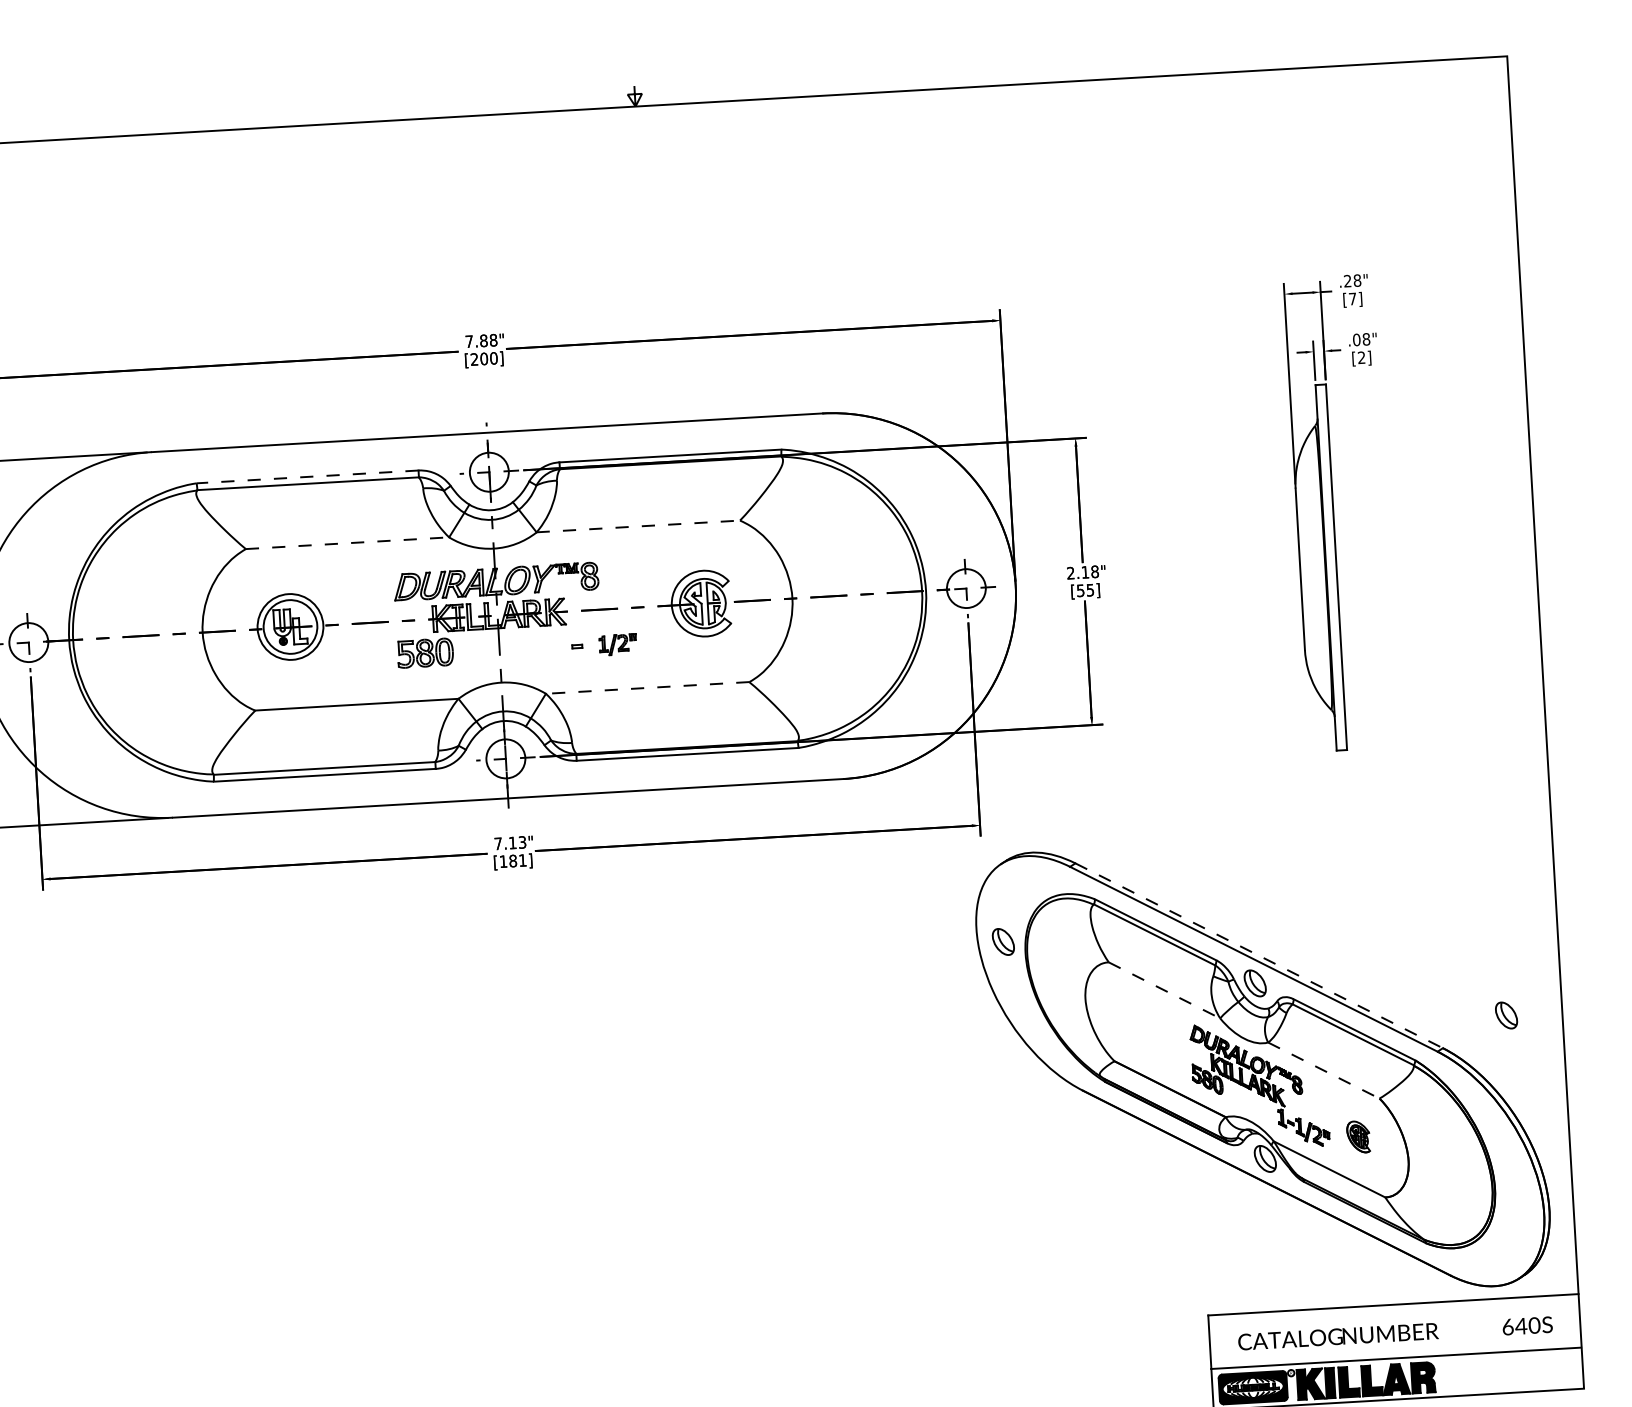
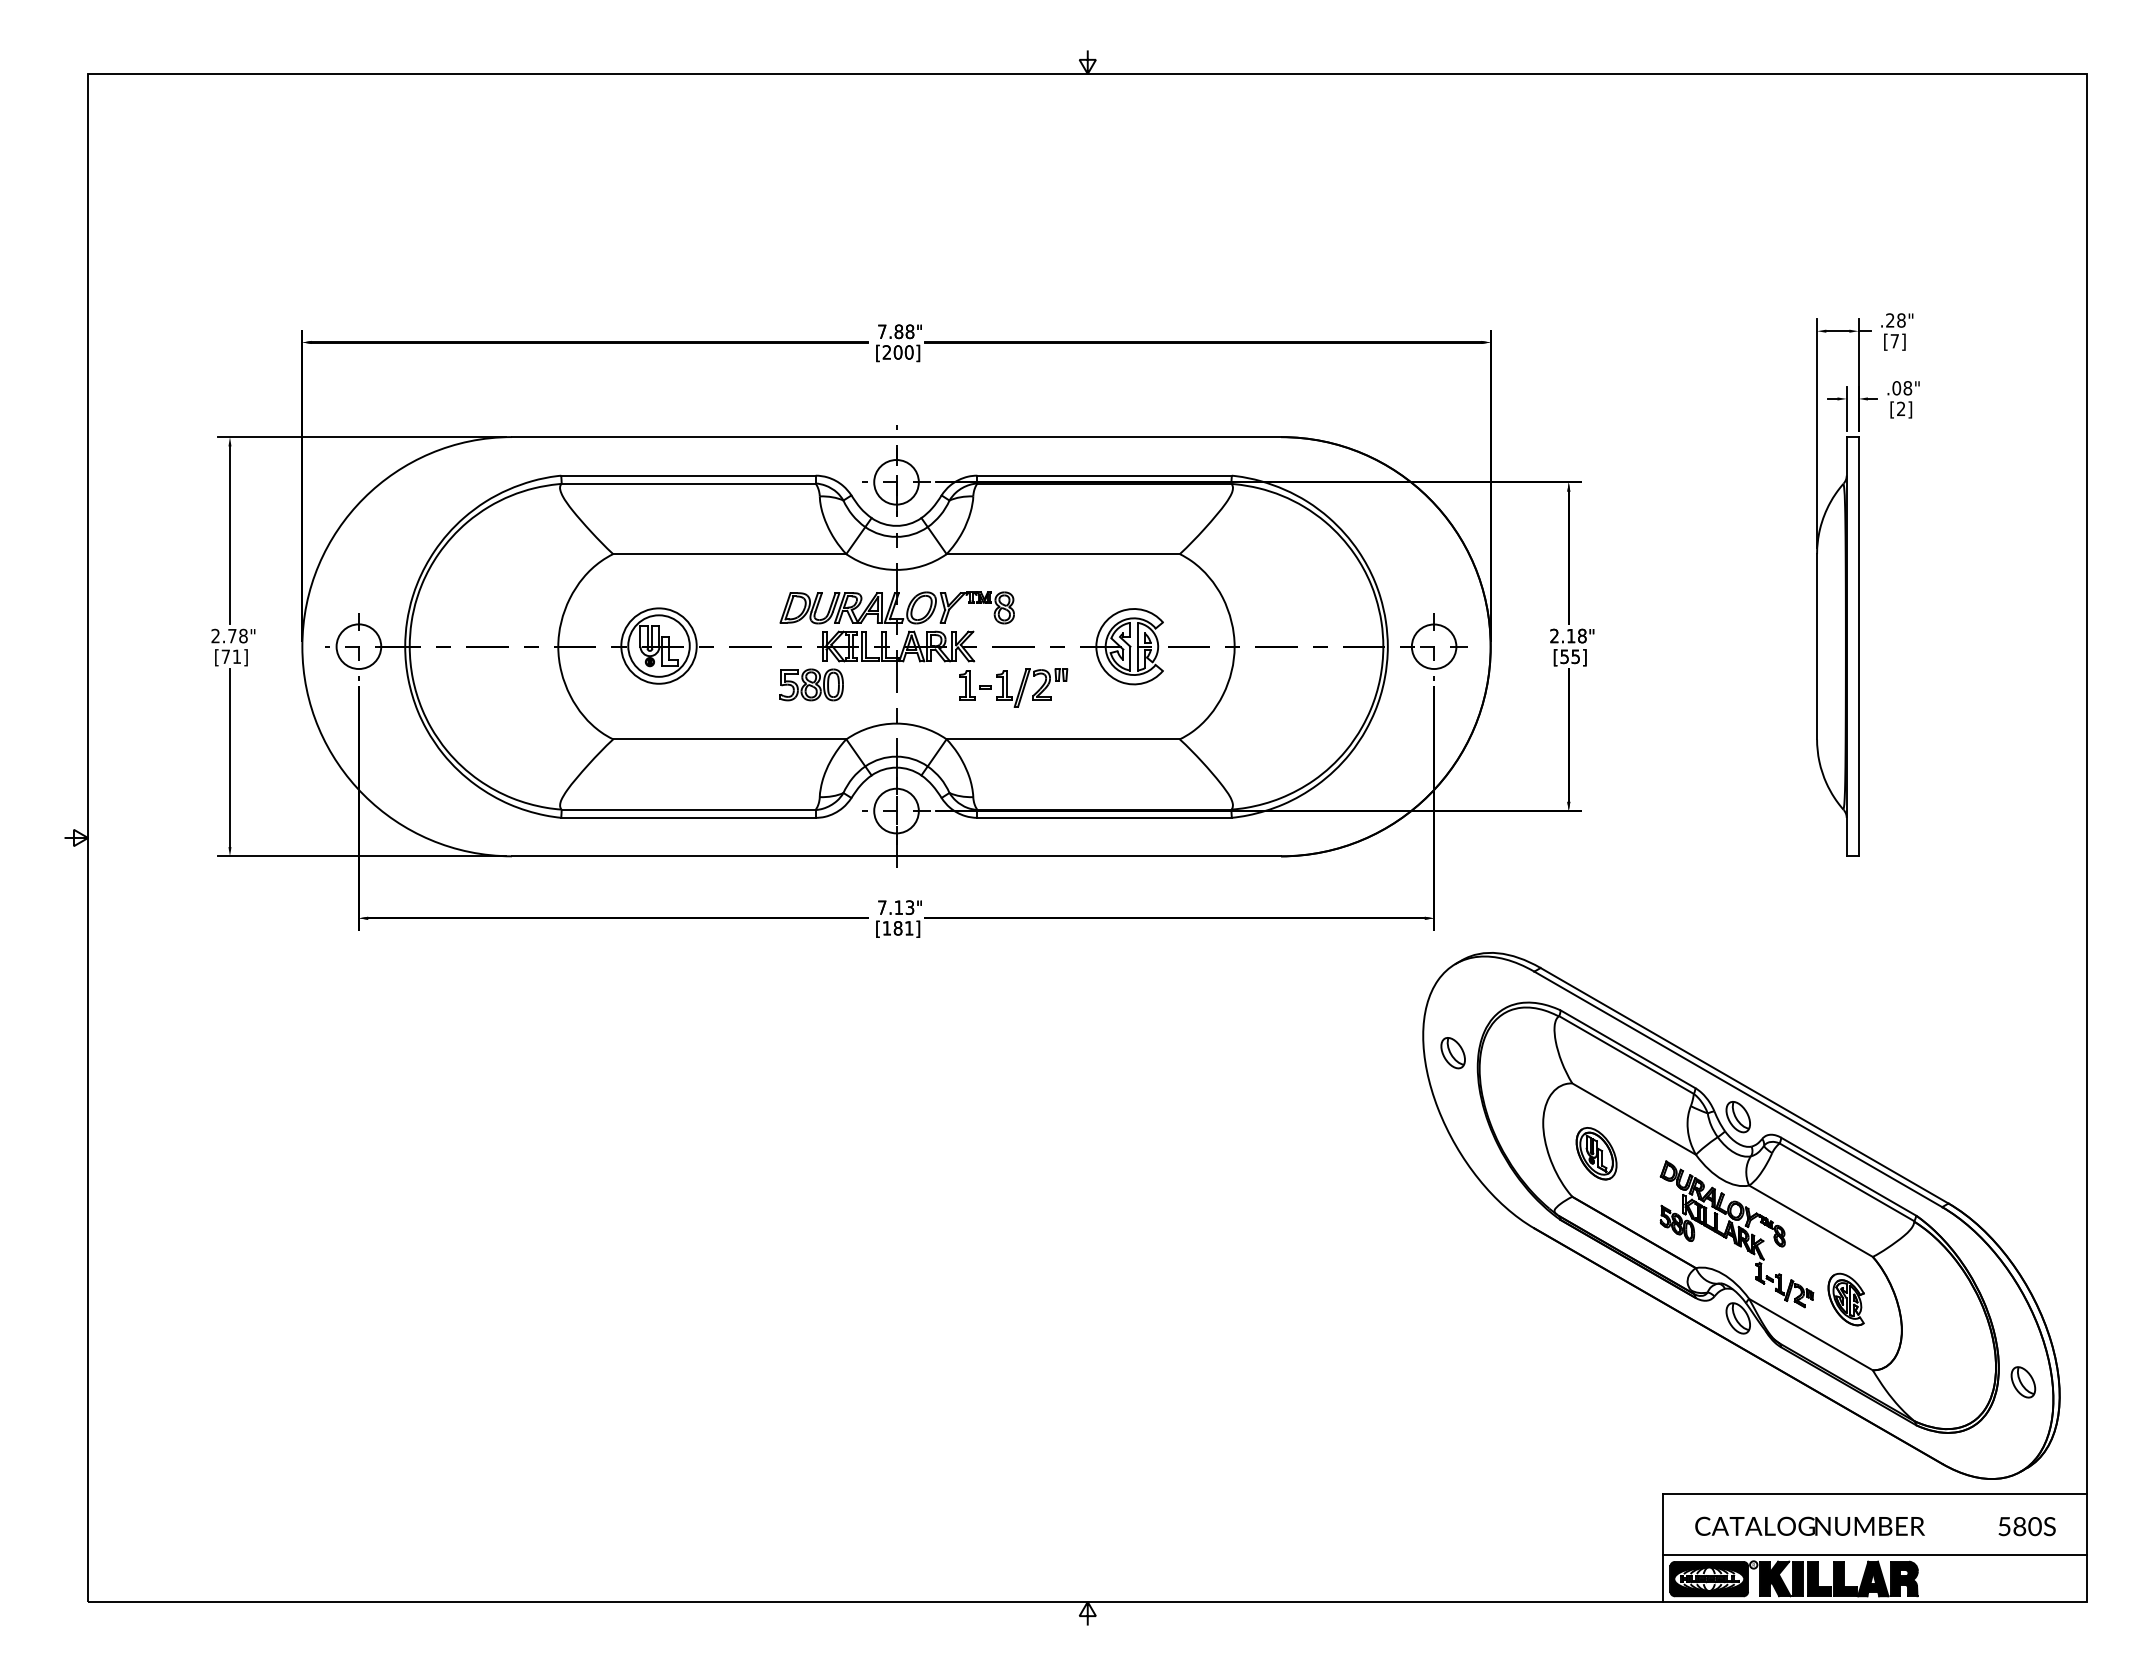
line: (307, 476) -> (688, 475), dashed -> solid
line: (638, 526) -> (1063, 554), dashed -> solid
line: (347, 543) -> (729, 554), dashed -> solid
part: (618, 644) -> (1032, 687), size x1.67
part: (561, 645) -> (967, 685), added
line: (647, 688) -> (1063, 739), dashed -> solid
line: (1259, 956) -> (1745, 1086), dashed -> solid
line: (1164, 990) -> (1634, 1119), dashed -> solid
part: (1506, 1015) -> (2023, 1382), moved
part: (1133, 1022) -> (1596, 1153), added
line: (1324, 1070) -> (1811, 1221), dashed -> solid
part: (1357, 1137) -> (1845, 1299), size x1.43
text: (1514, 1326) -> (2012, 1526), 640S -> 580S

